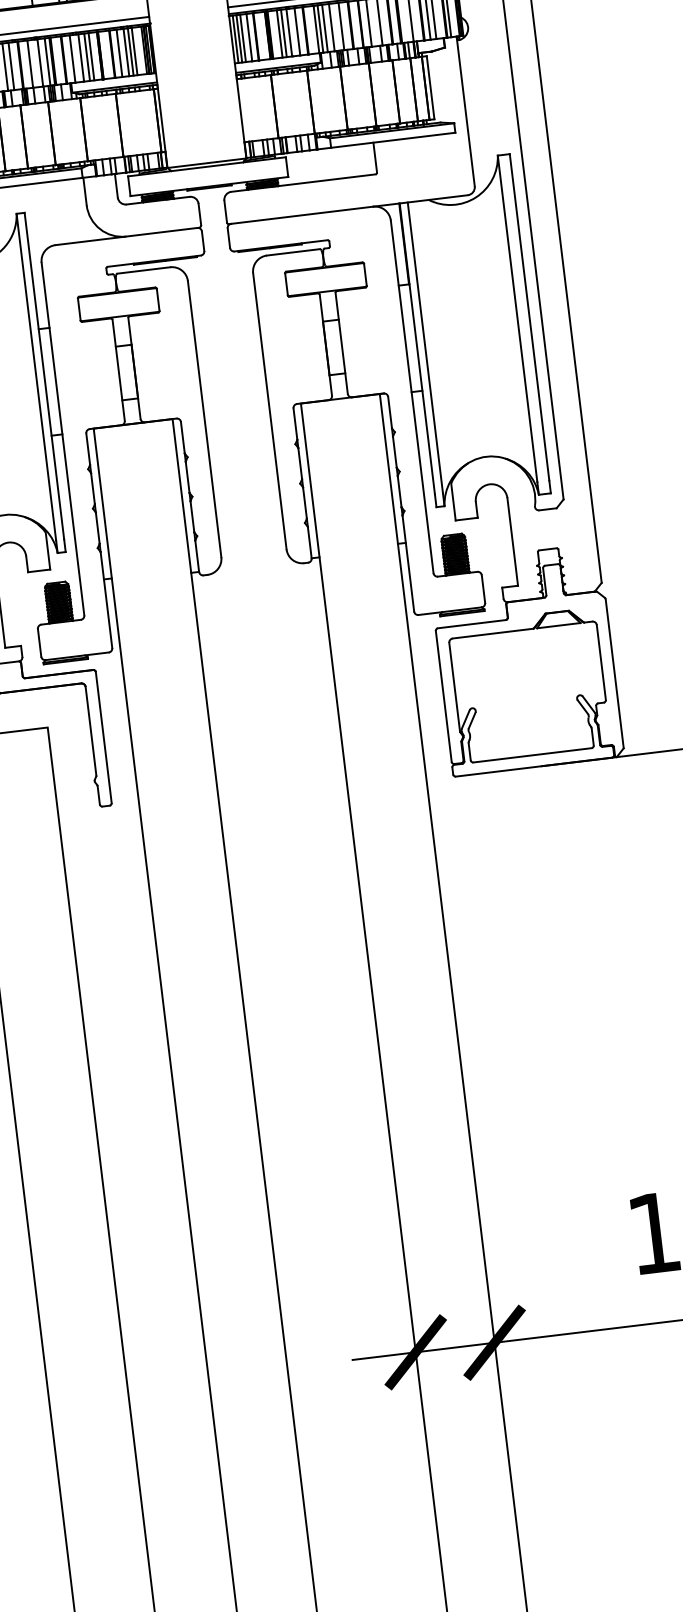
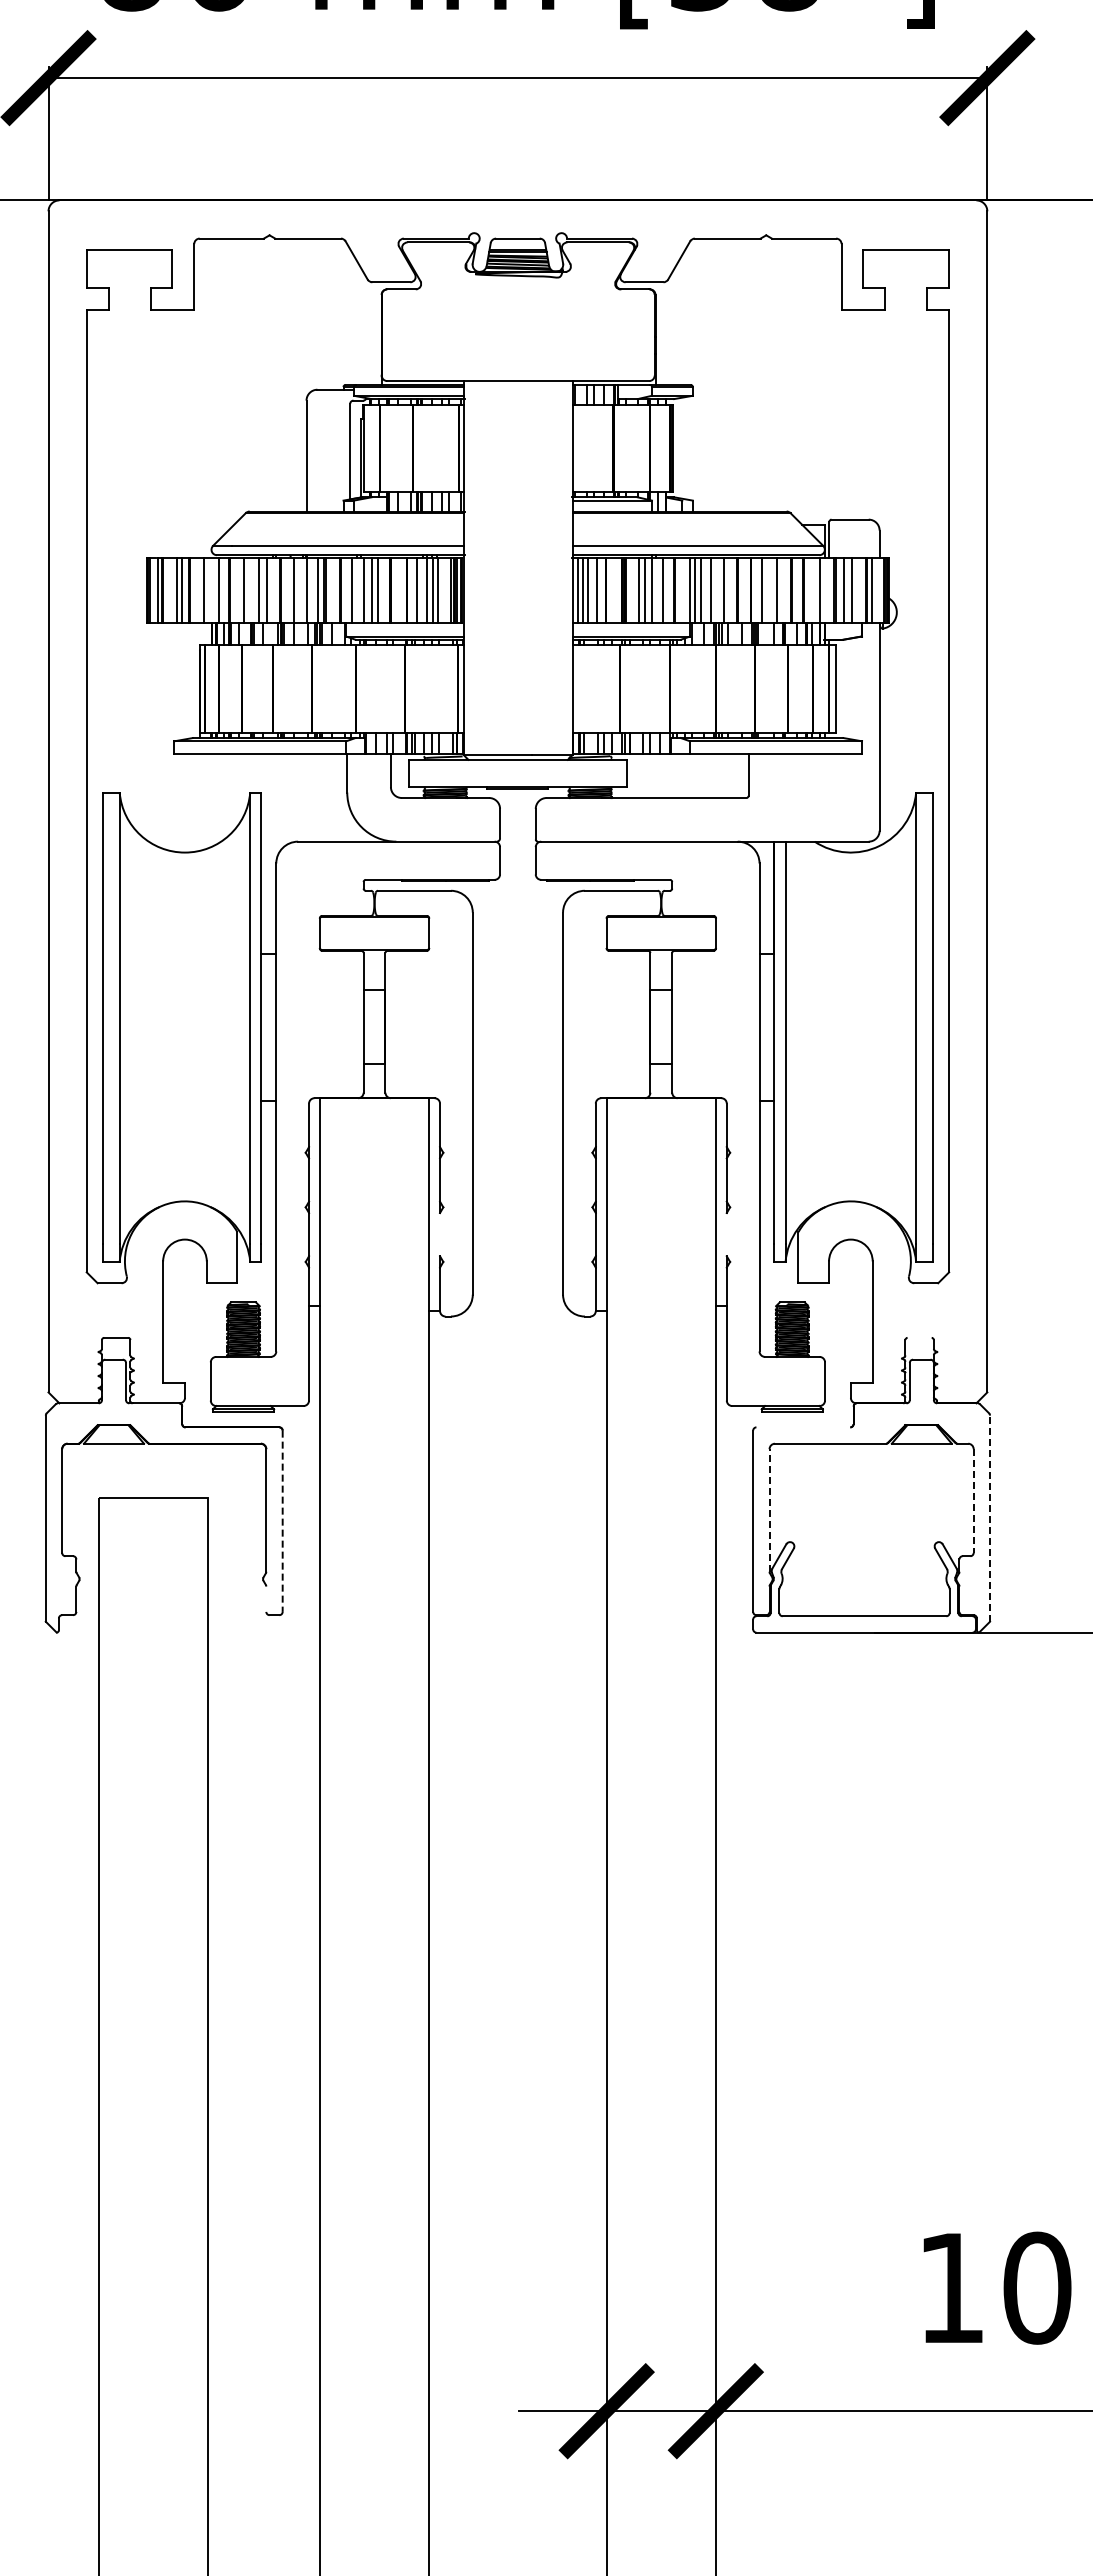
line: (399, 491) -> (726, 1234), removed
line: (192, 516) -> (440, 1234), removed
line: (547, 549) -> (919, 1337), removed
line: (471, 624) -> (803, 1427), removed
line: (601, 662) -> (973, 1501), solid -> dashed
line: (615, 673) -> (990, 1518), solid -> dashed
line: (454, 686) -> (769, 1509), solid -> dashed
line: (103, 737) -> (282, 1521), solid -> dashed
line: (98, 794) -> (266, 1598), removed

